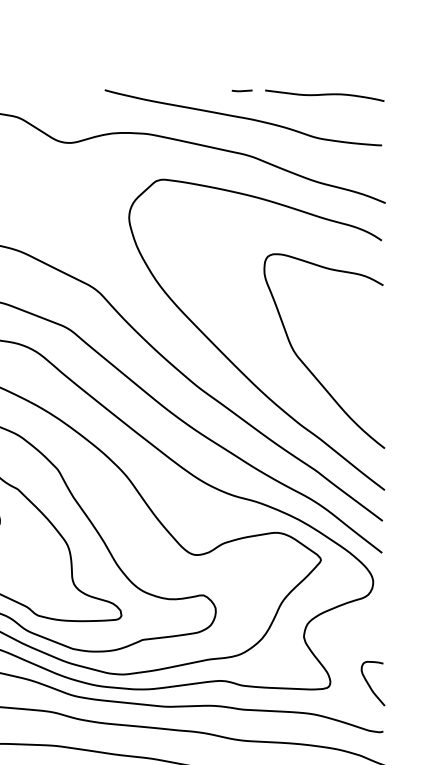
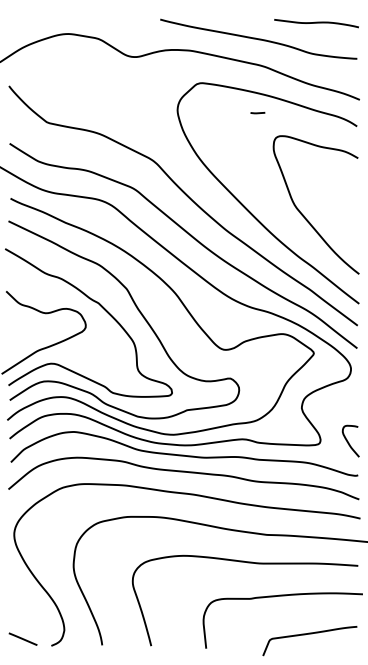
line: (241, 91) -> (257, 113), moved

